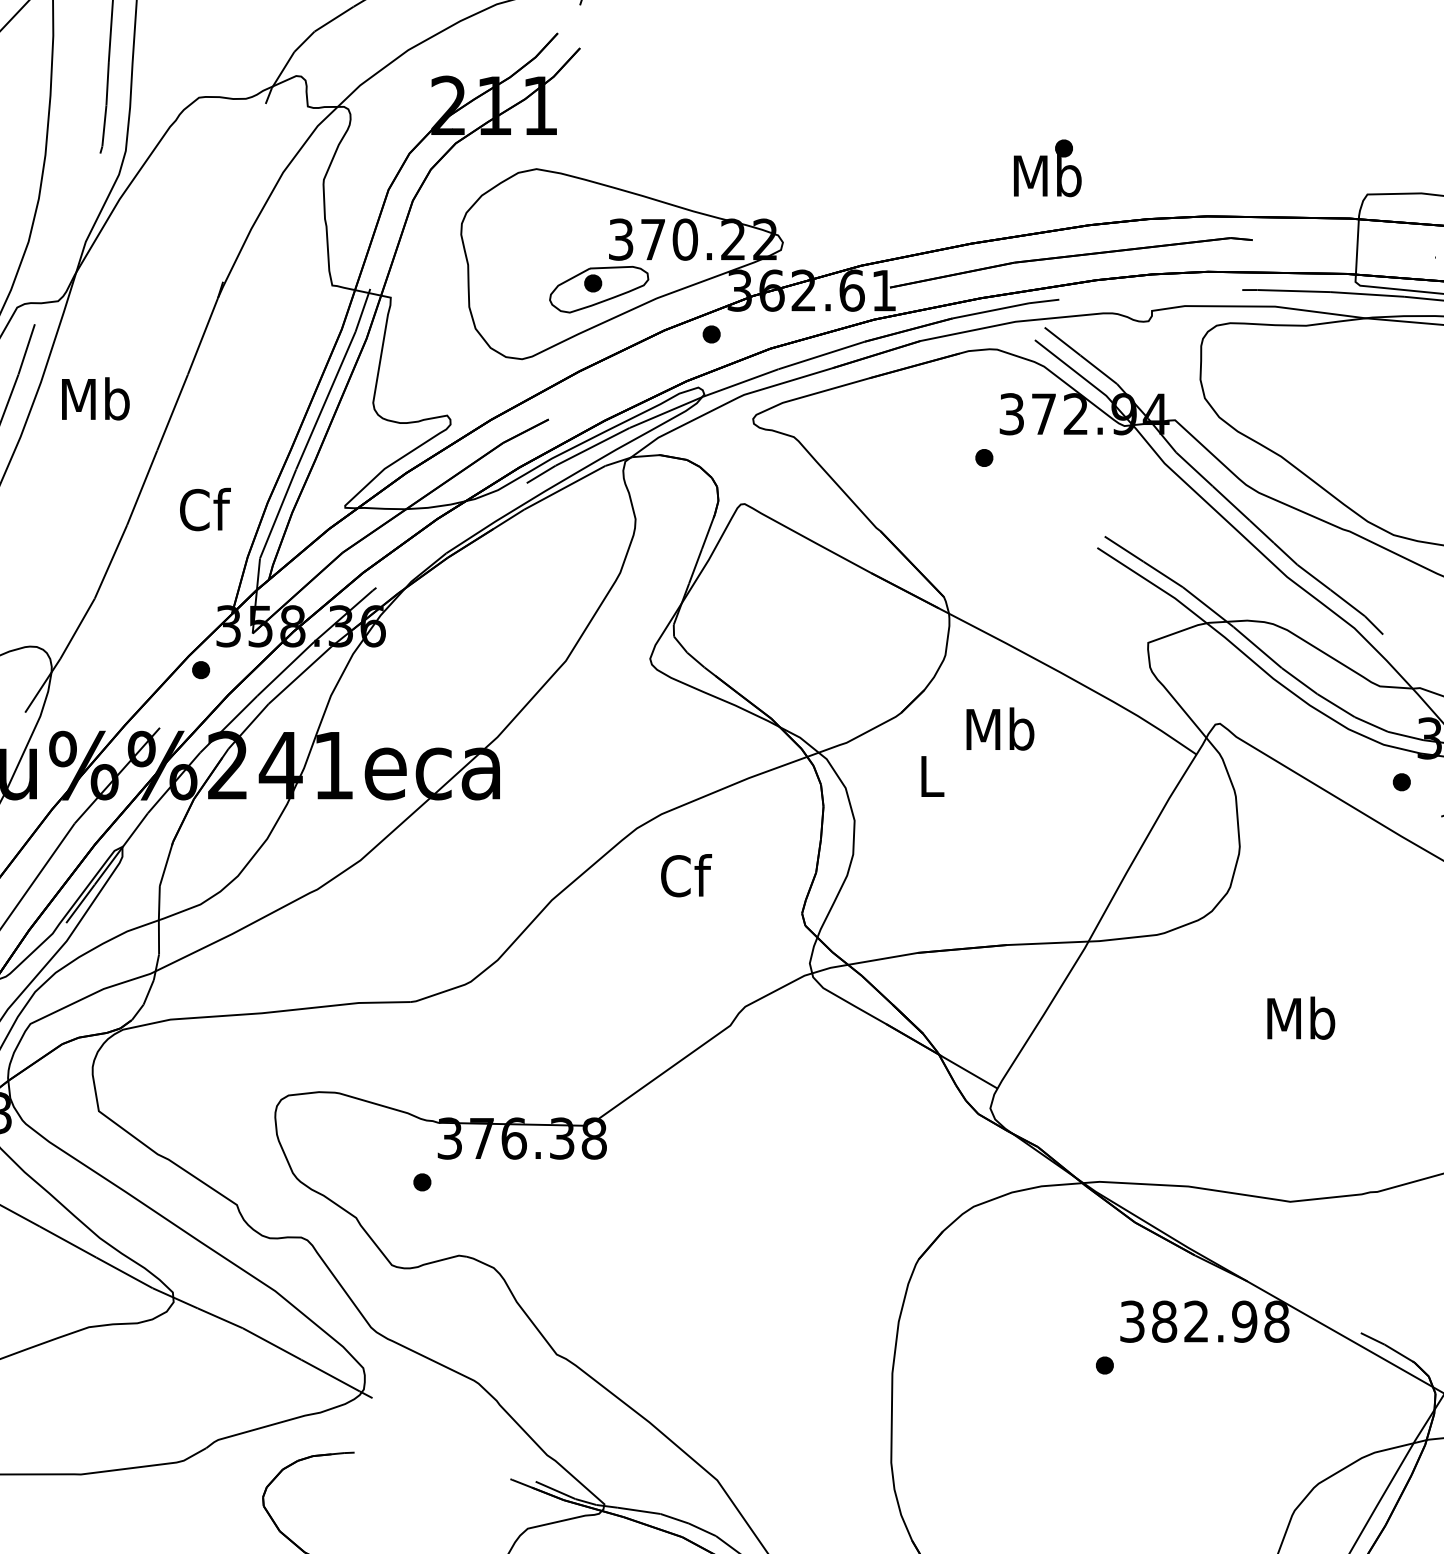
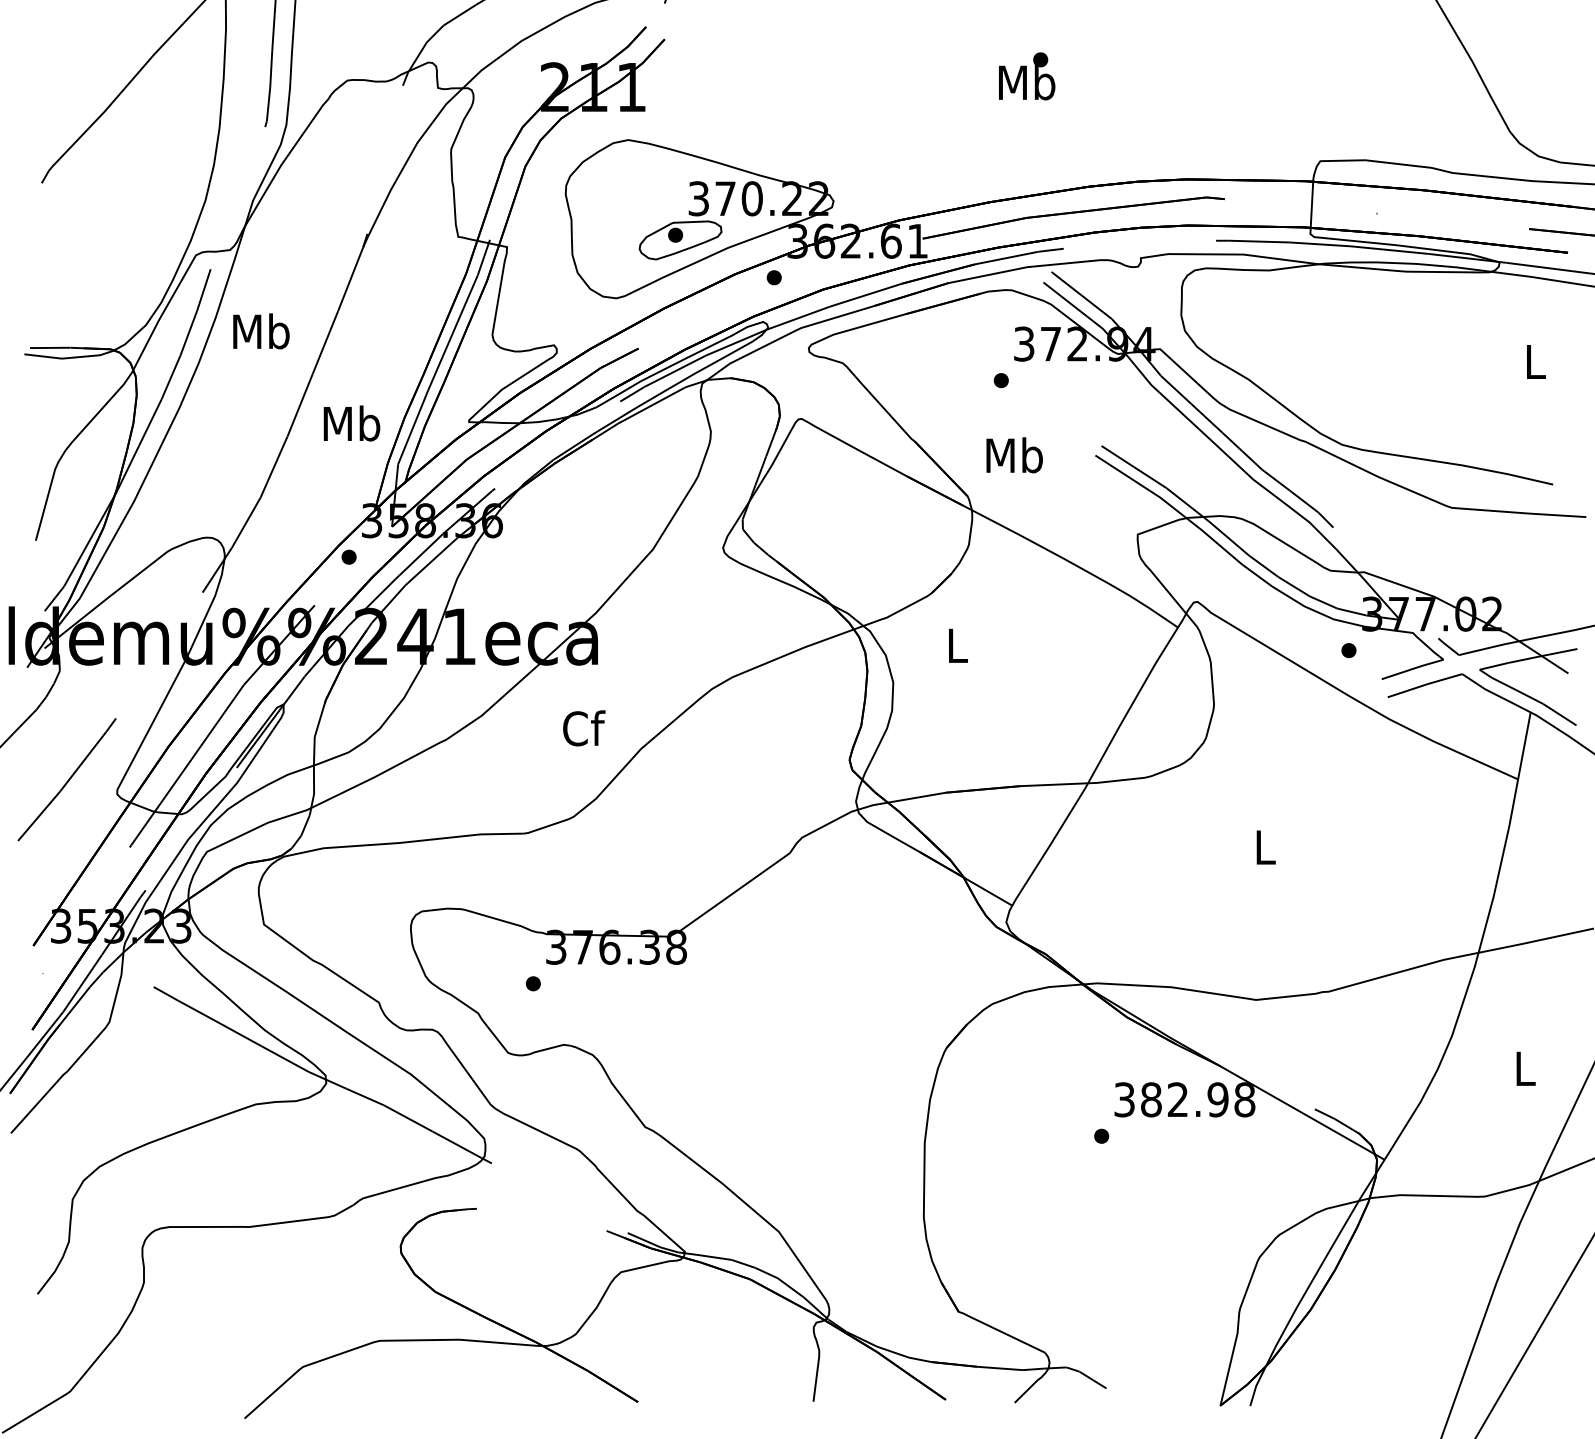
text: (1048, 168) -> (1027, 76), moved
text: (203, 509) -> (351, 423), Cf -> Mb
text: (1000, 729) -> (1014, 455), moved
text: (686, 875) -> (584, 728), moved
text: (1301, 1018) -> (1265, 847), Mb -> L

